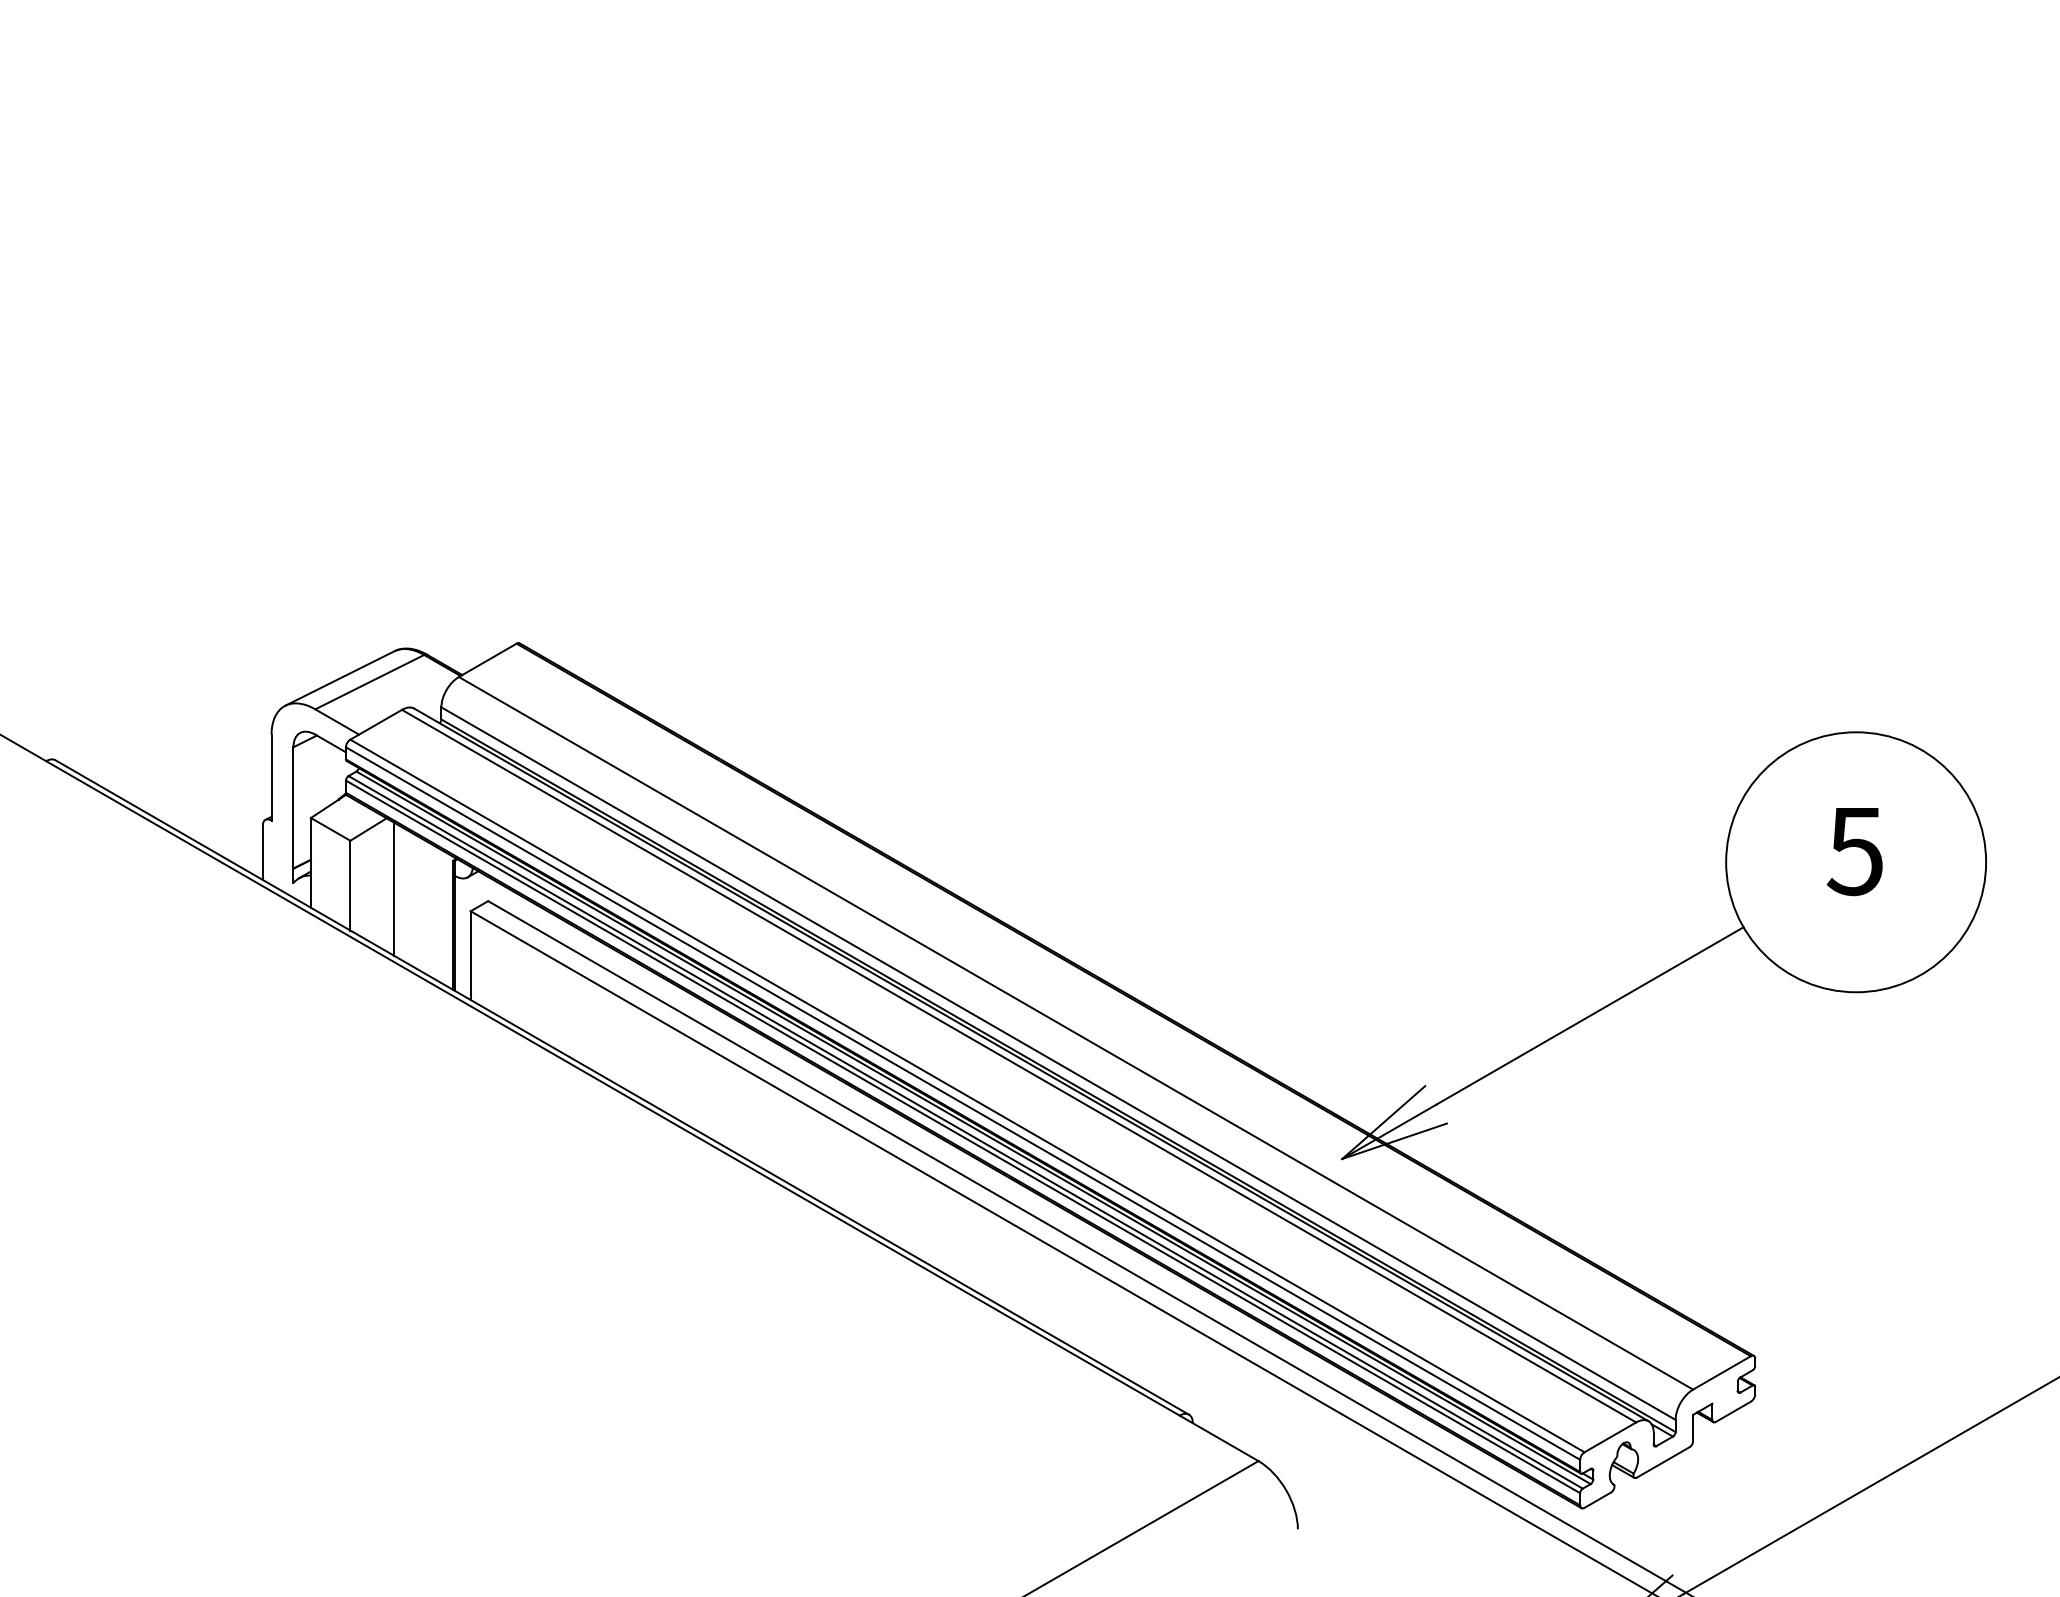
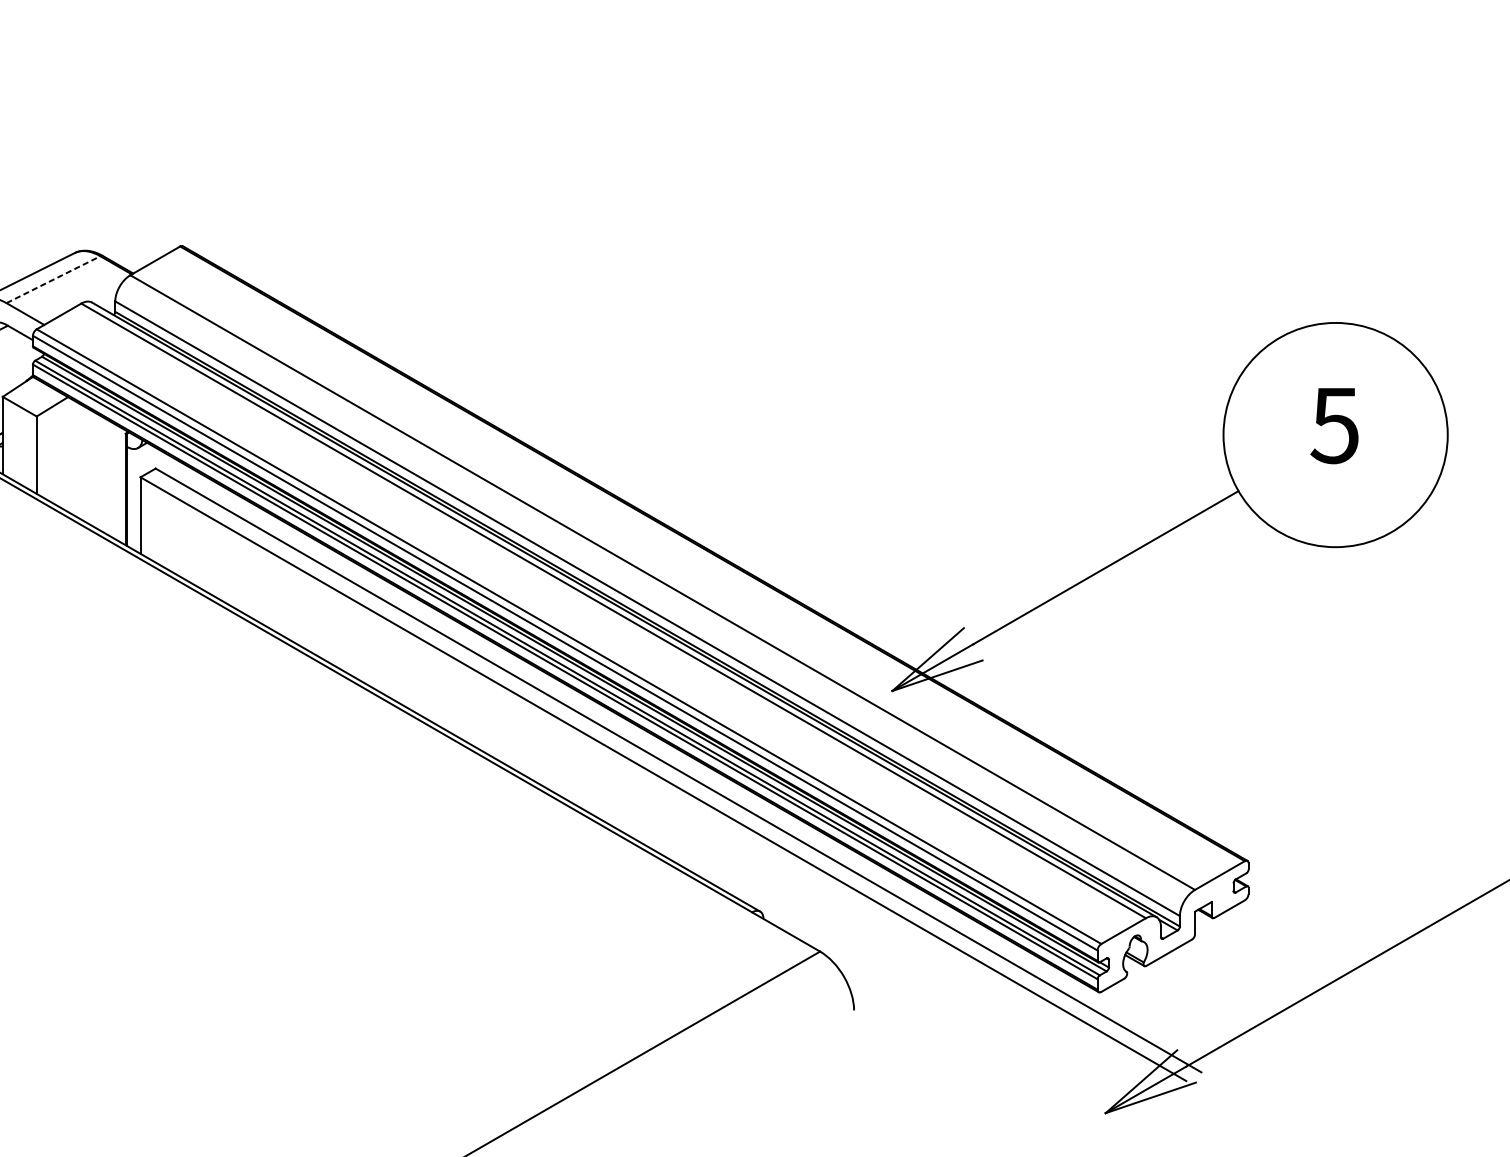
line: (369, 682) -> (53, 279), solid -> dashed
line: (394, 888) -> (74, 457), removed

